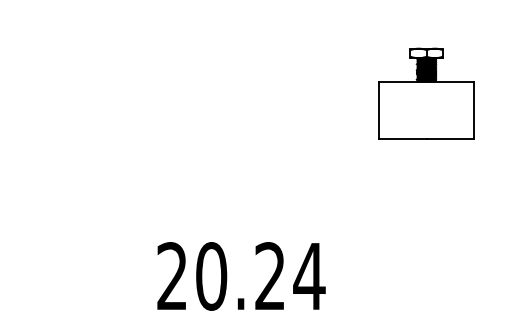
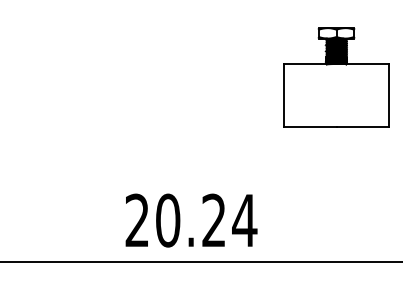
part: (426, 93) -> (336, 77), size x1.4

